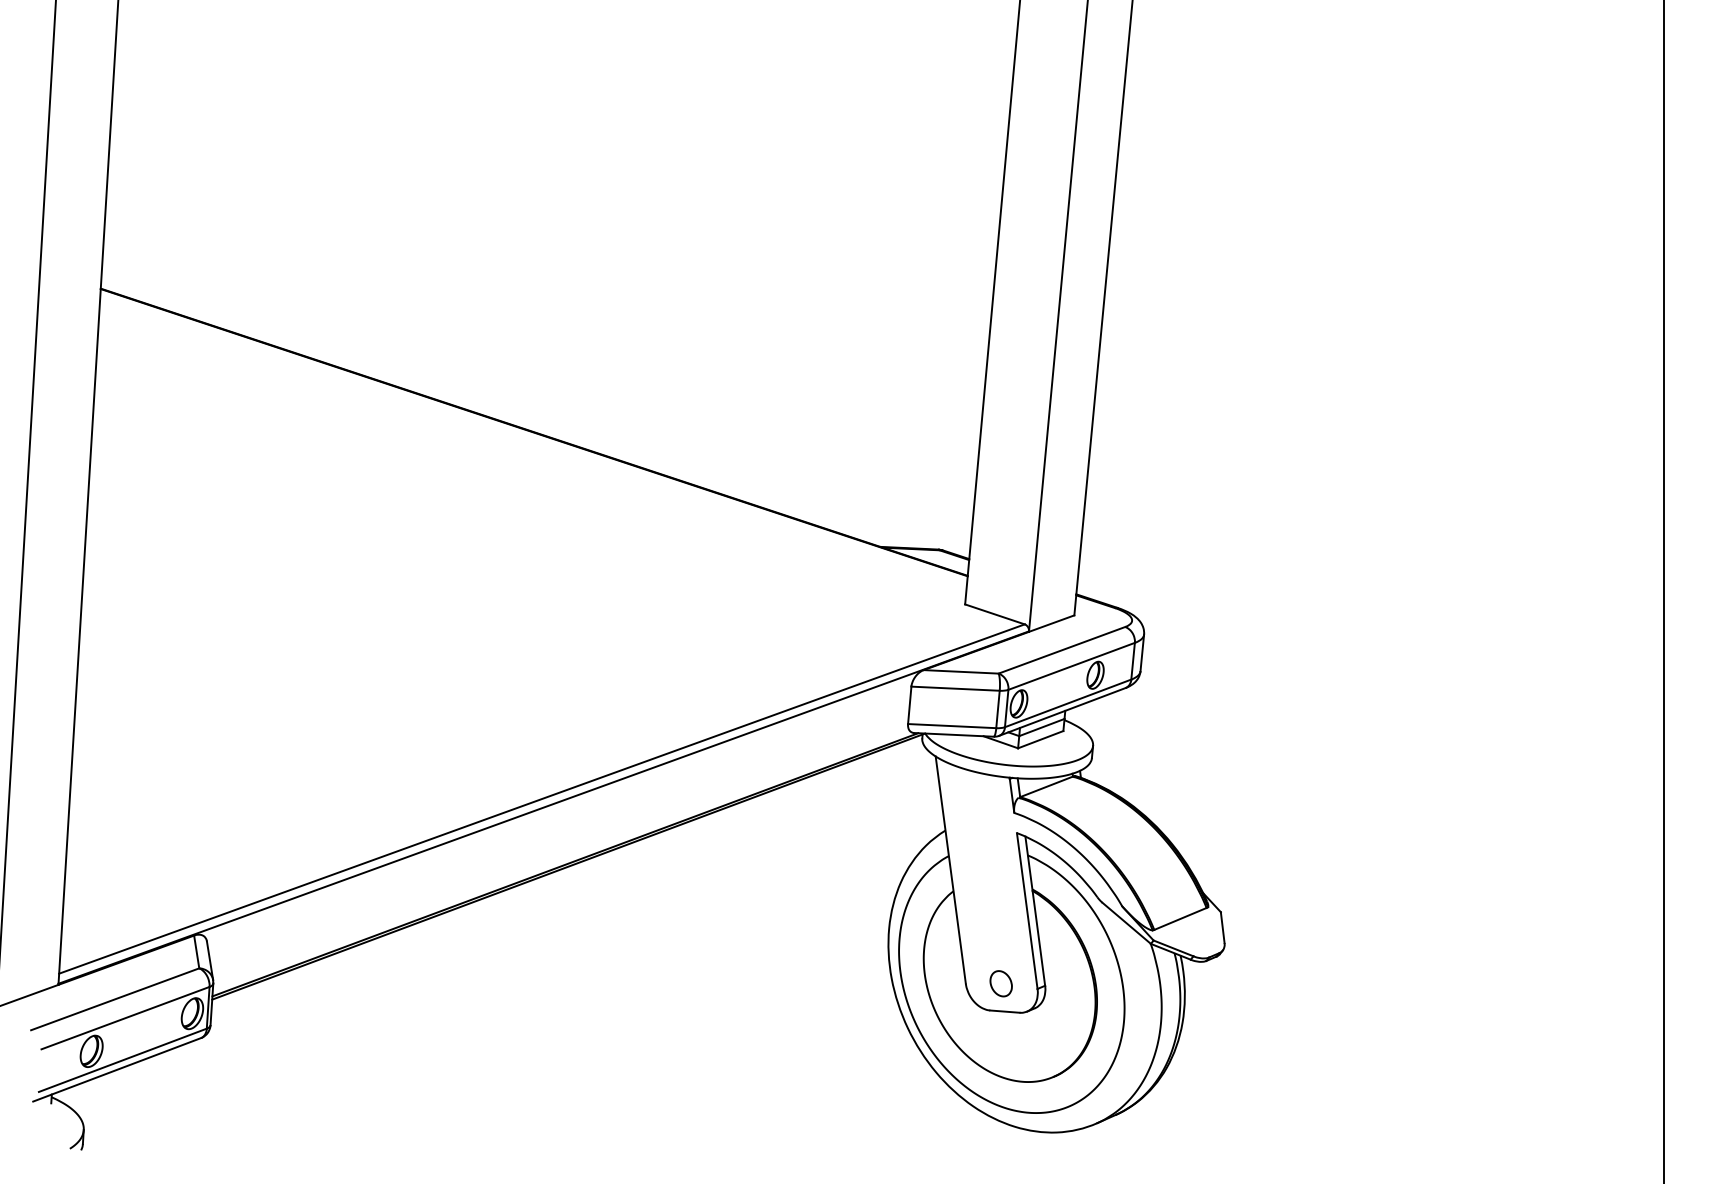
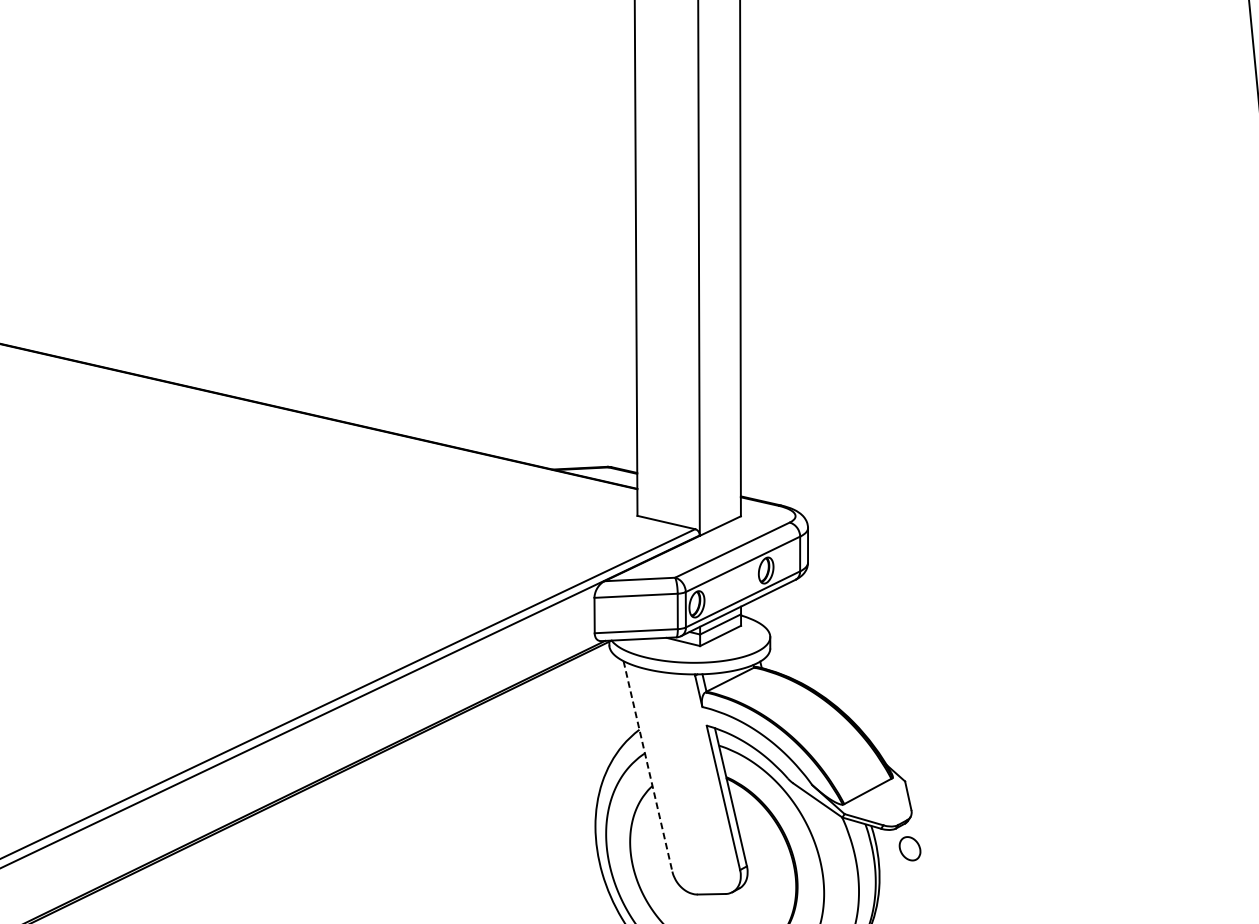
line: (950, 870) -> (647, 766), solid -> dashed
part: (1000, 983) -> (909, 848), moved

